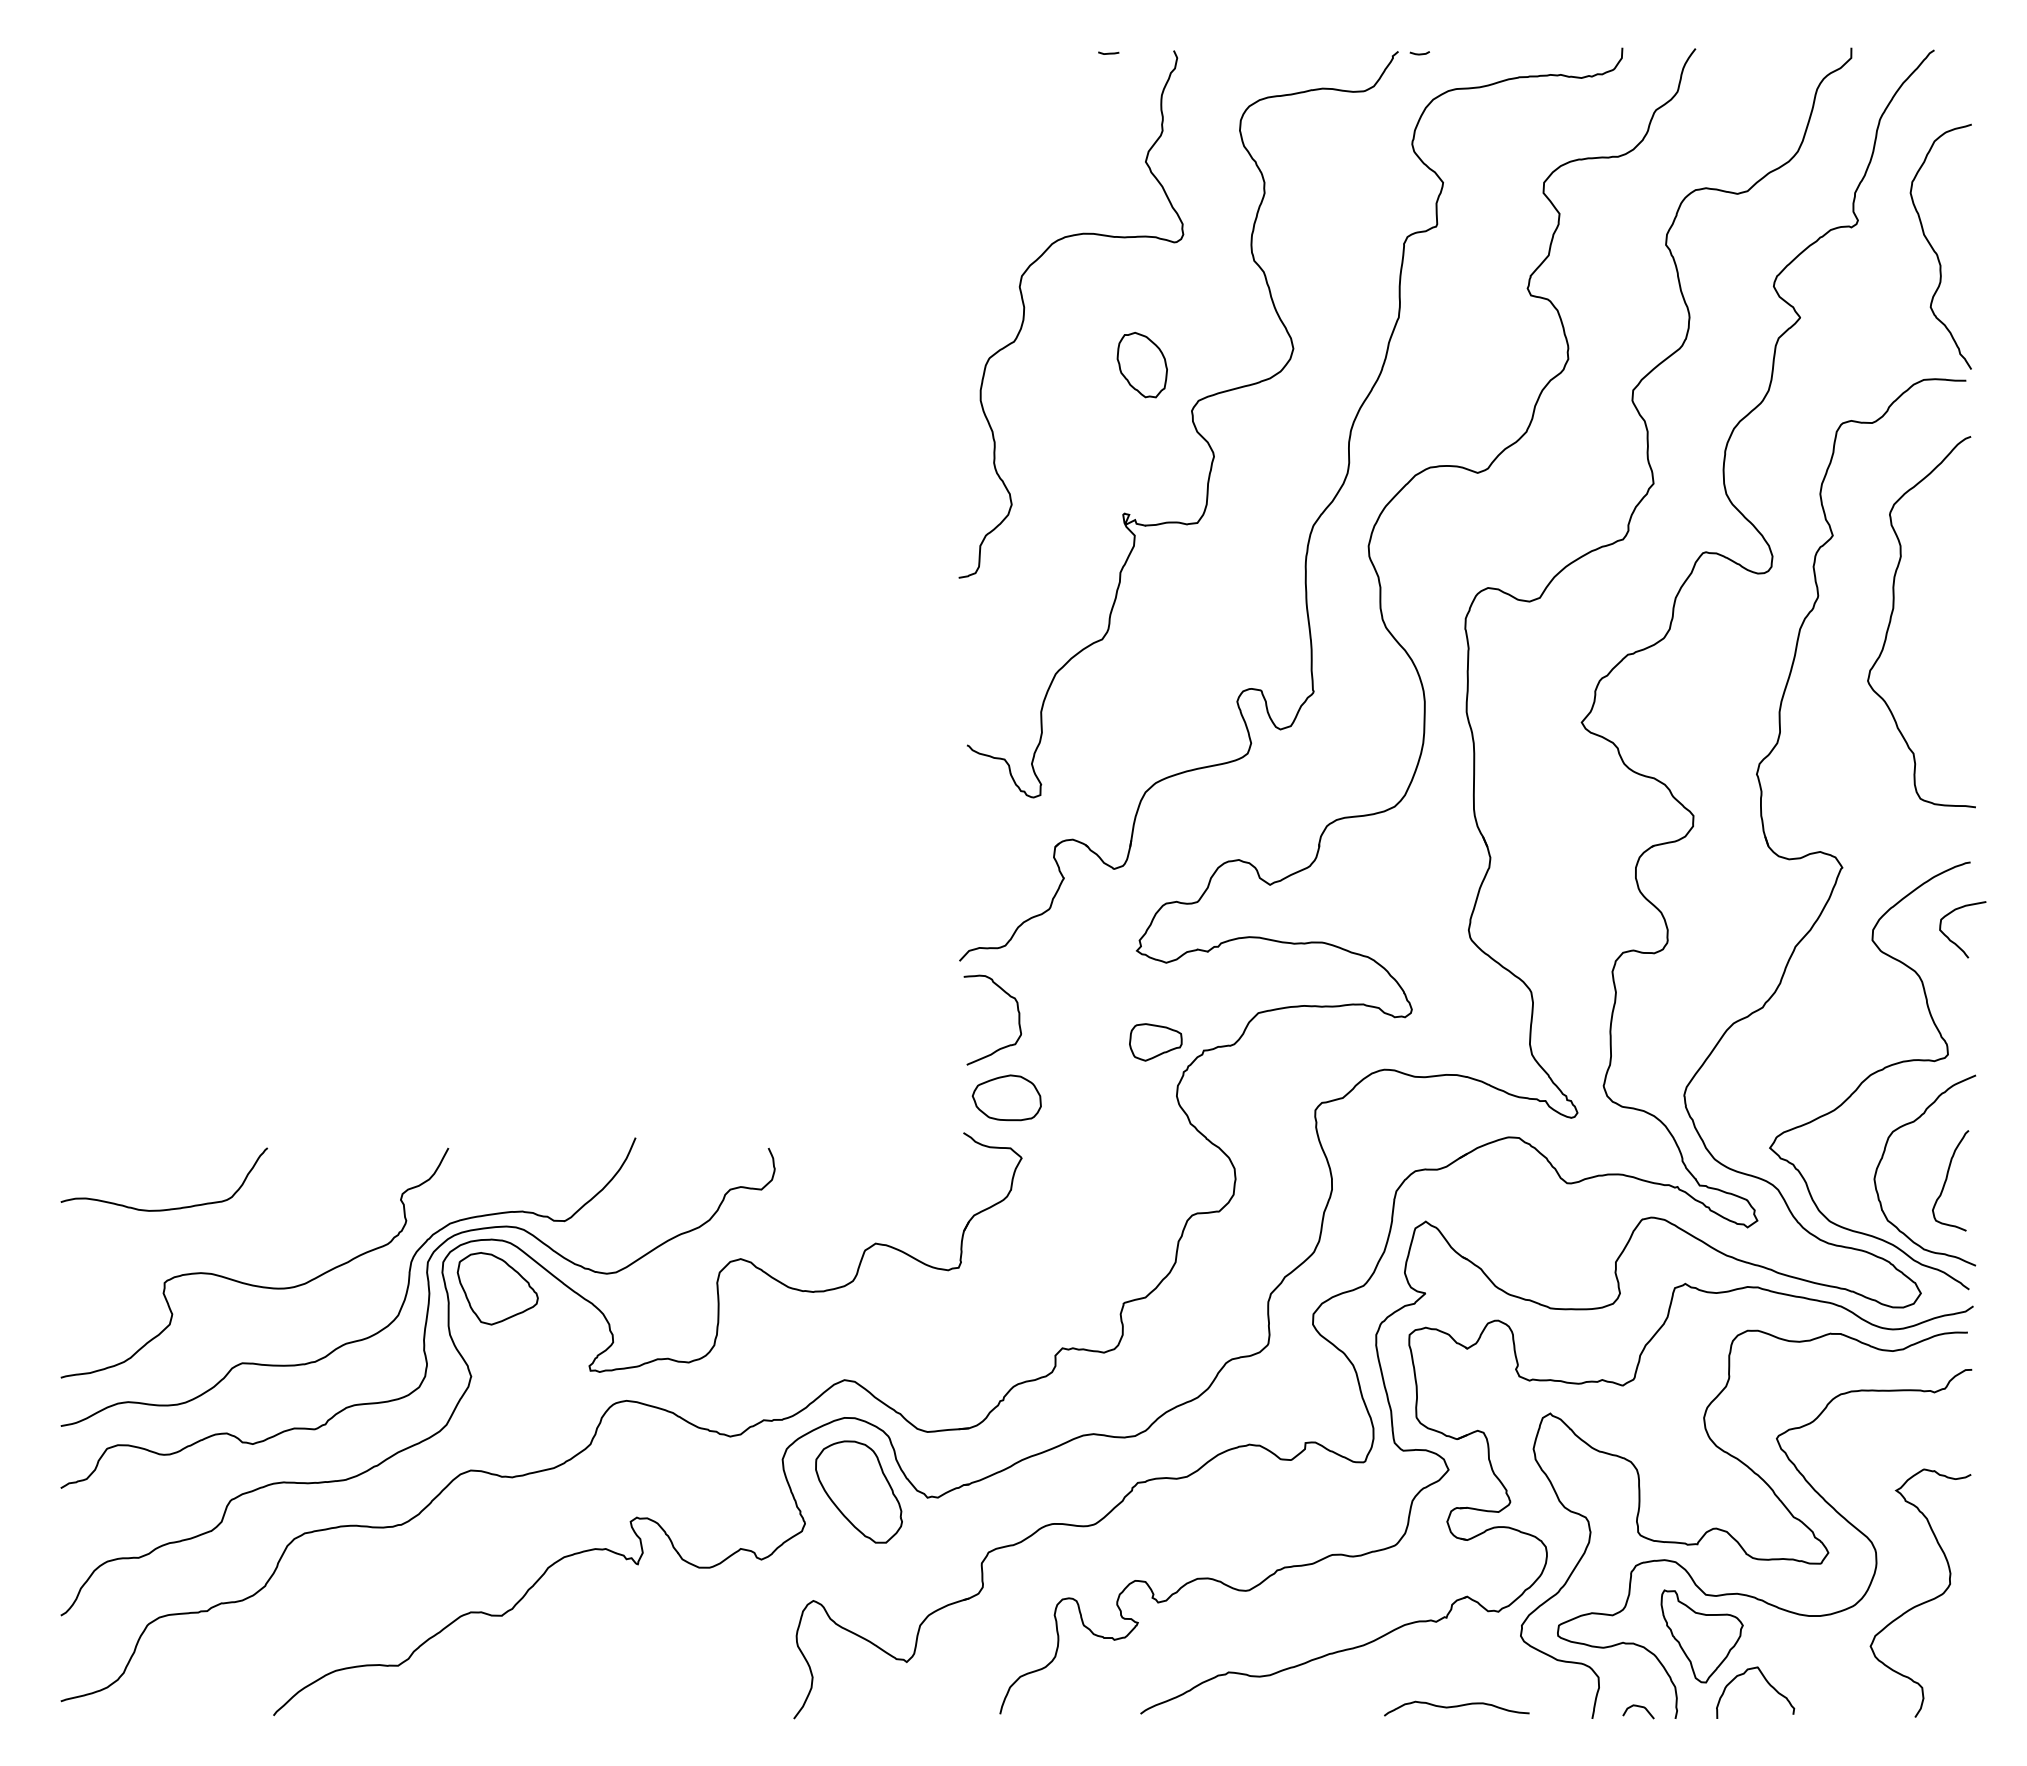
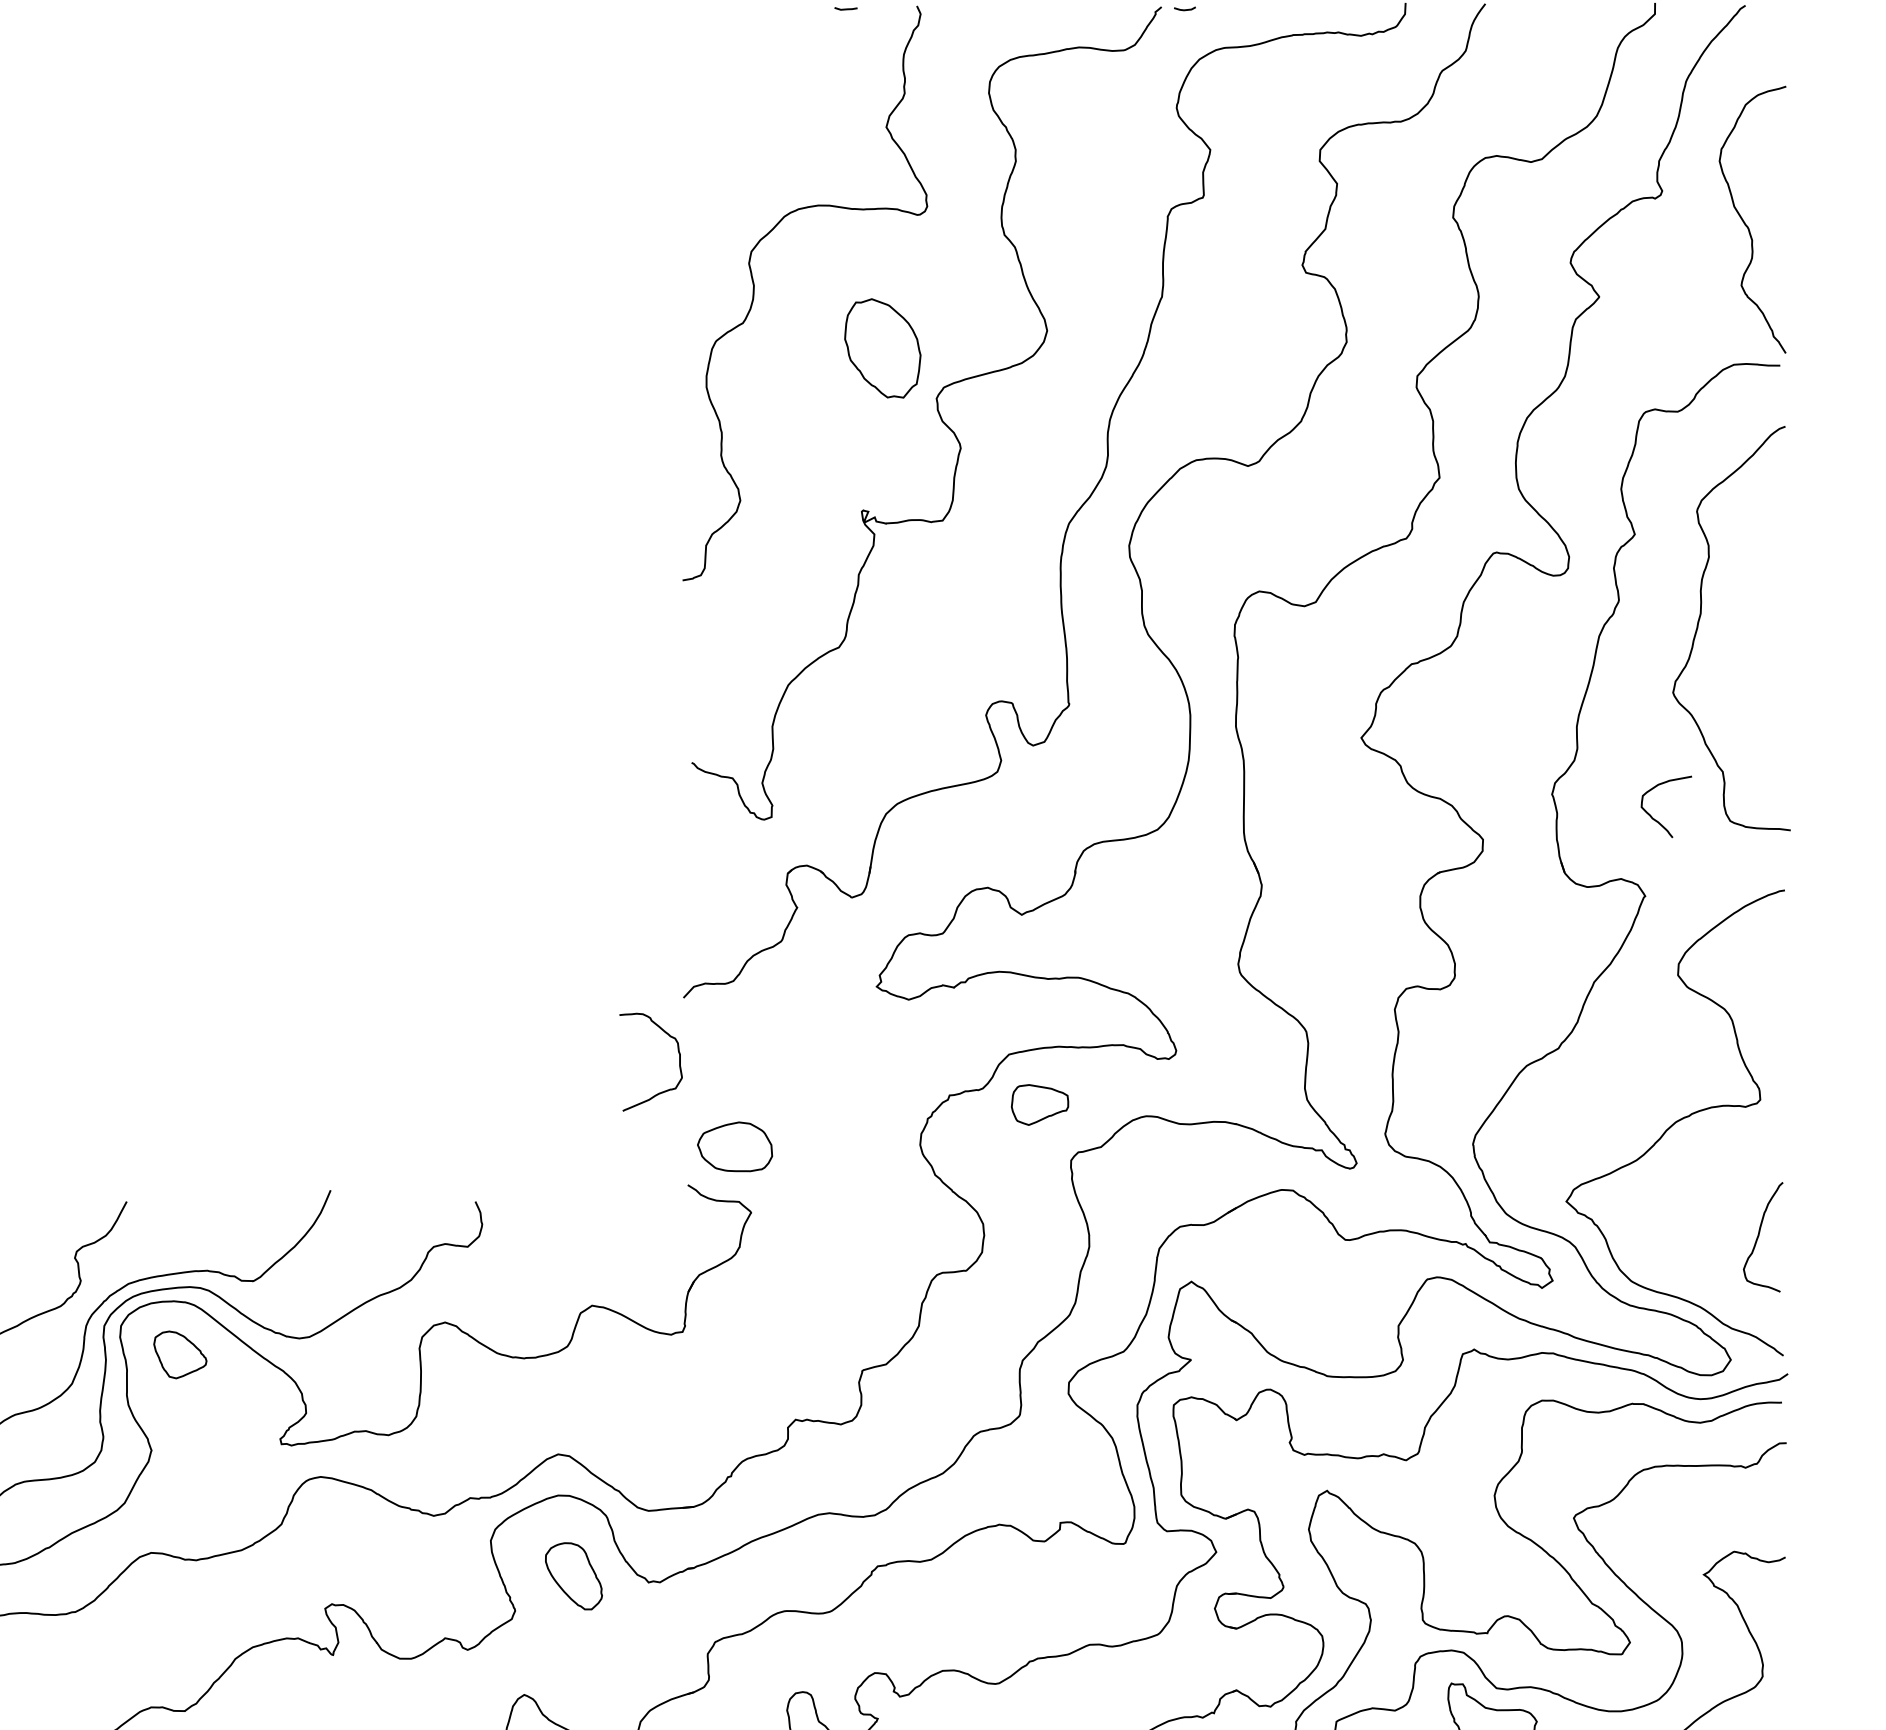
part: (1141, 365) -> (881, 349), size x1.4
curve: (1955, 942) -> (1658, 820), moved
curve: (1018, 1019) -> (679, 1061), moved
part: (1155, 1042) -> (1039, 1105), moved
curve: (1883, 1157) -> (1690, 1211), removed
part: (497, 1288) -> (180, 1354), size x0.6
part: (858, 1491) -> (573, 1575), size x0.6

